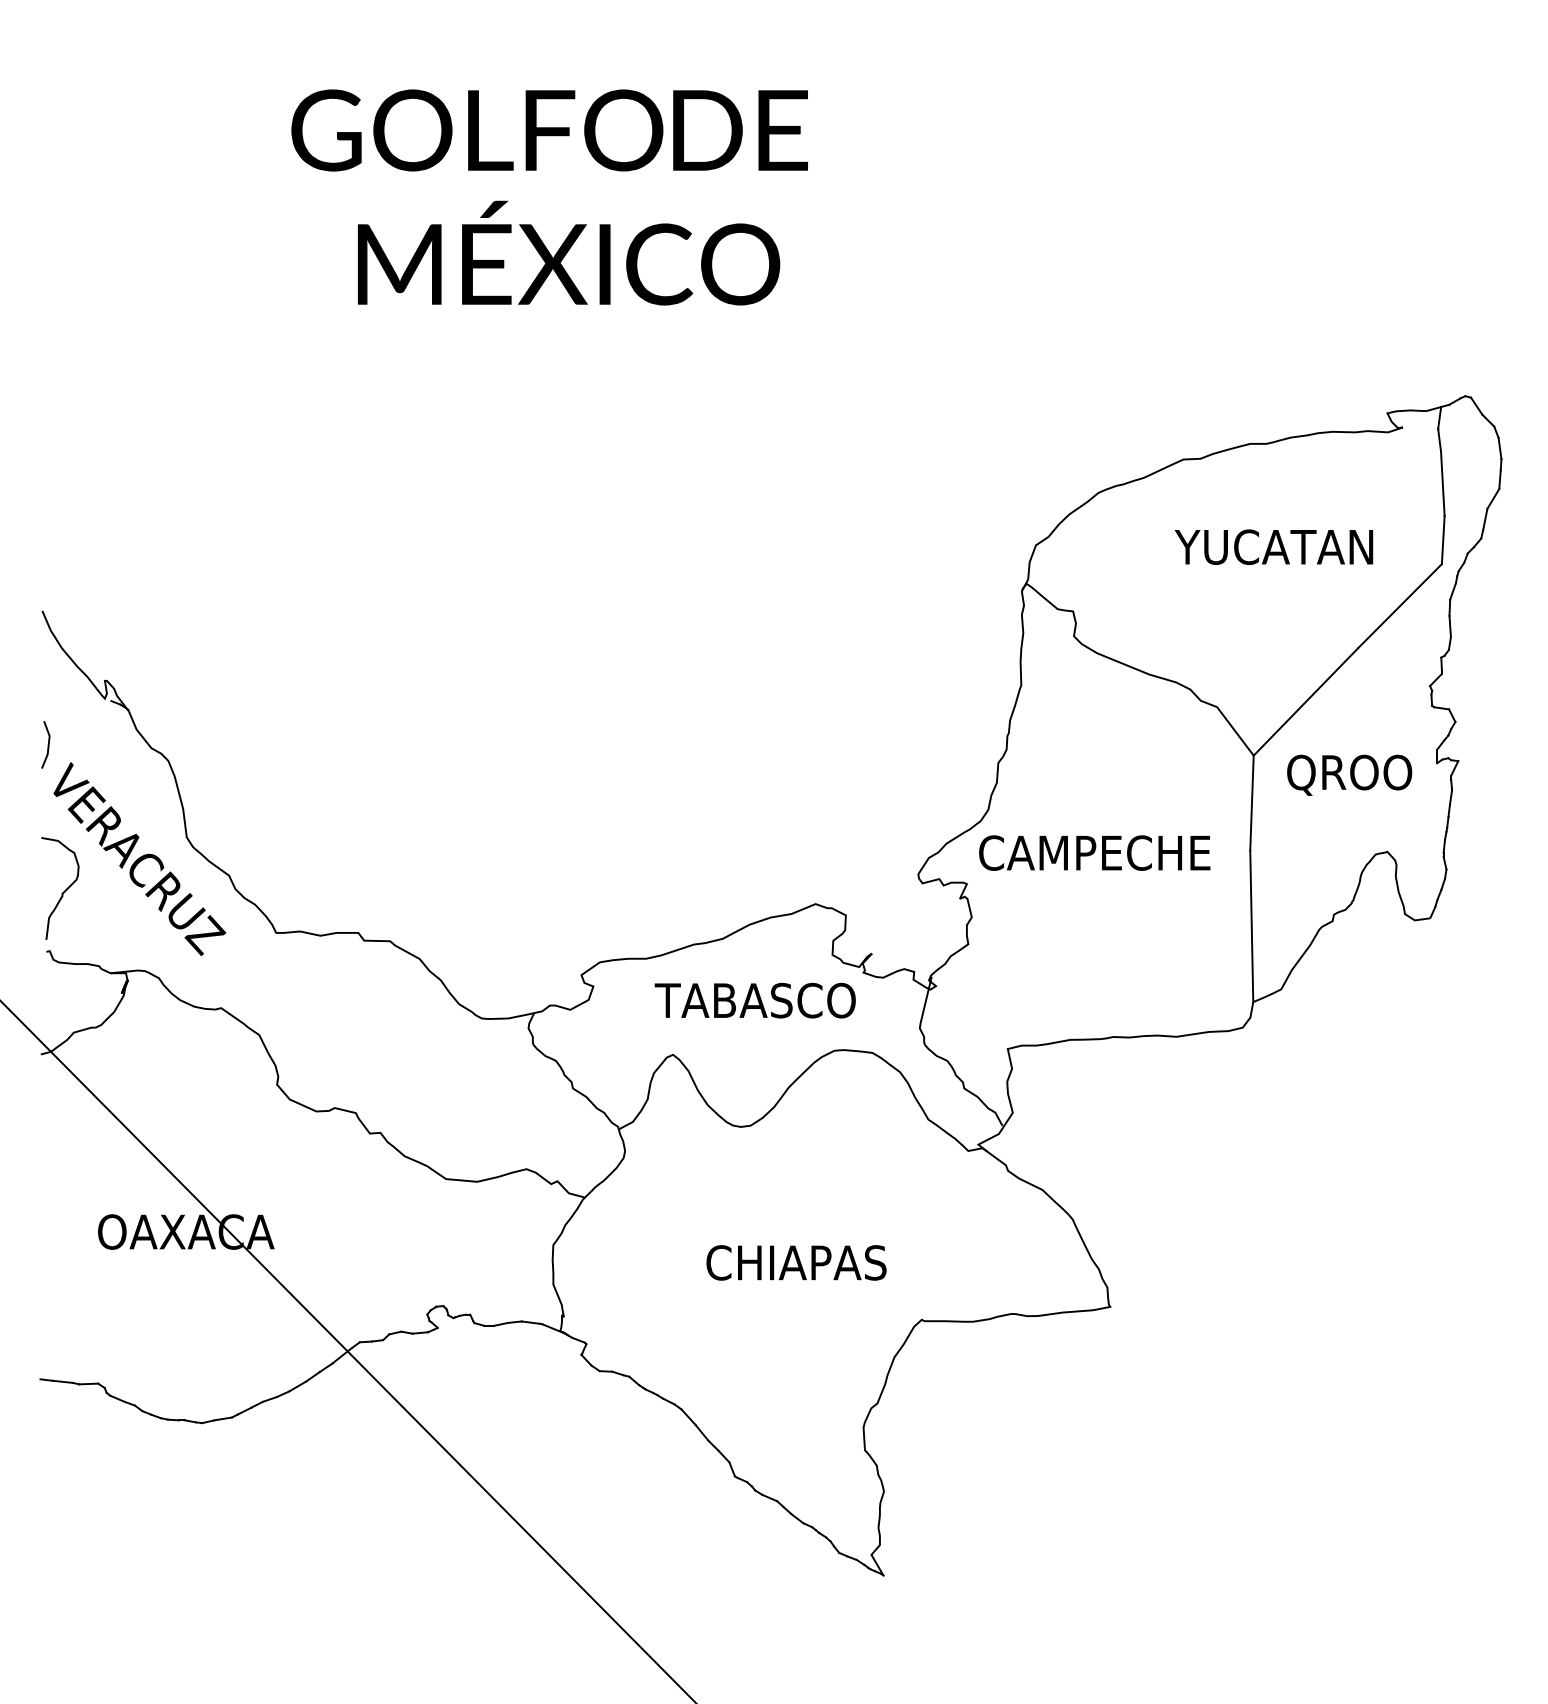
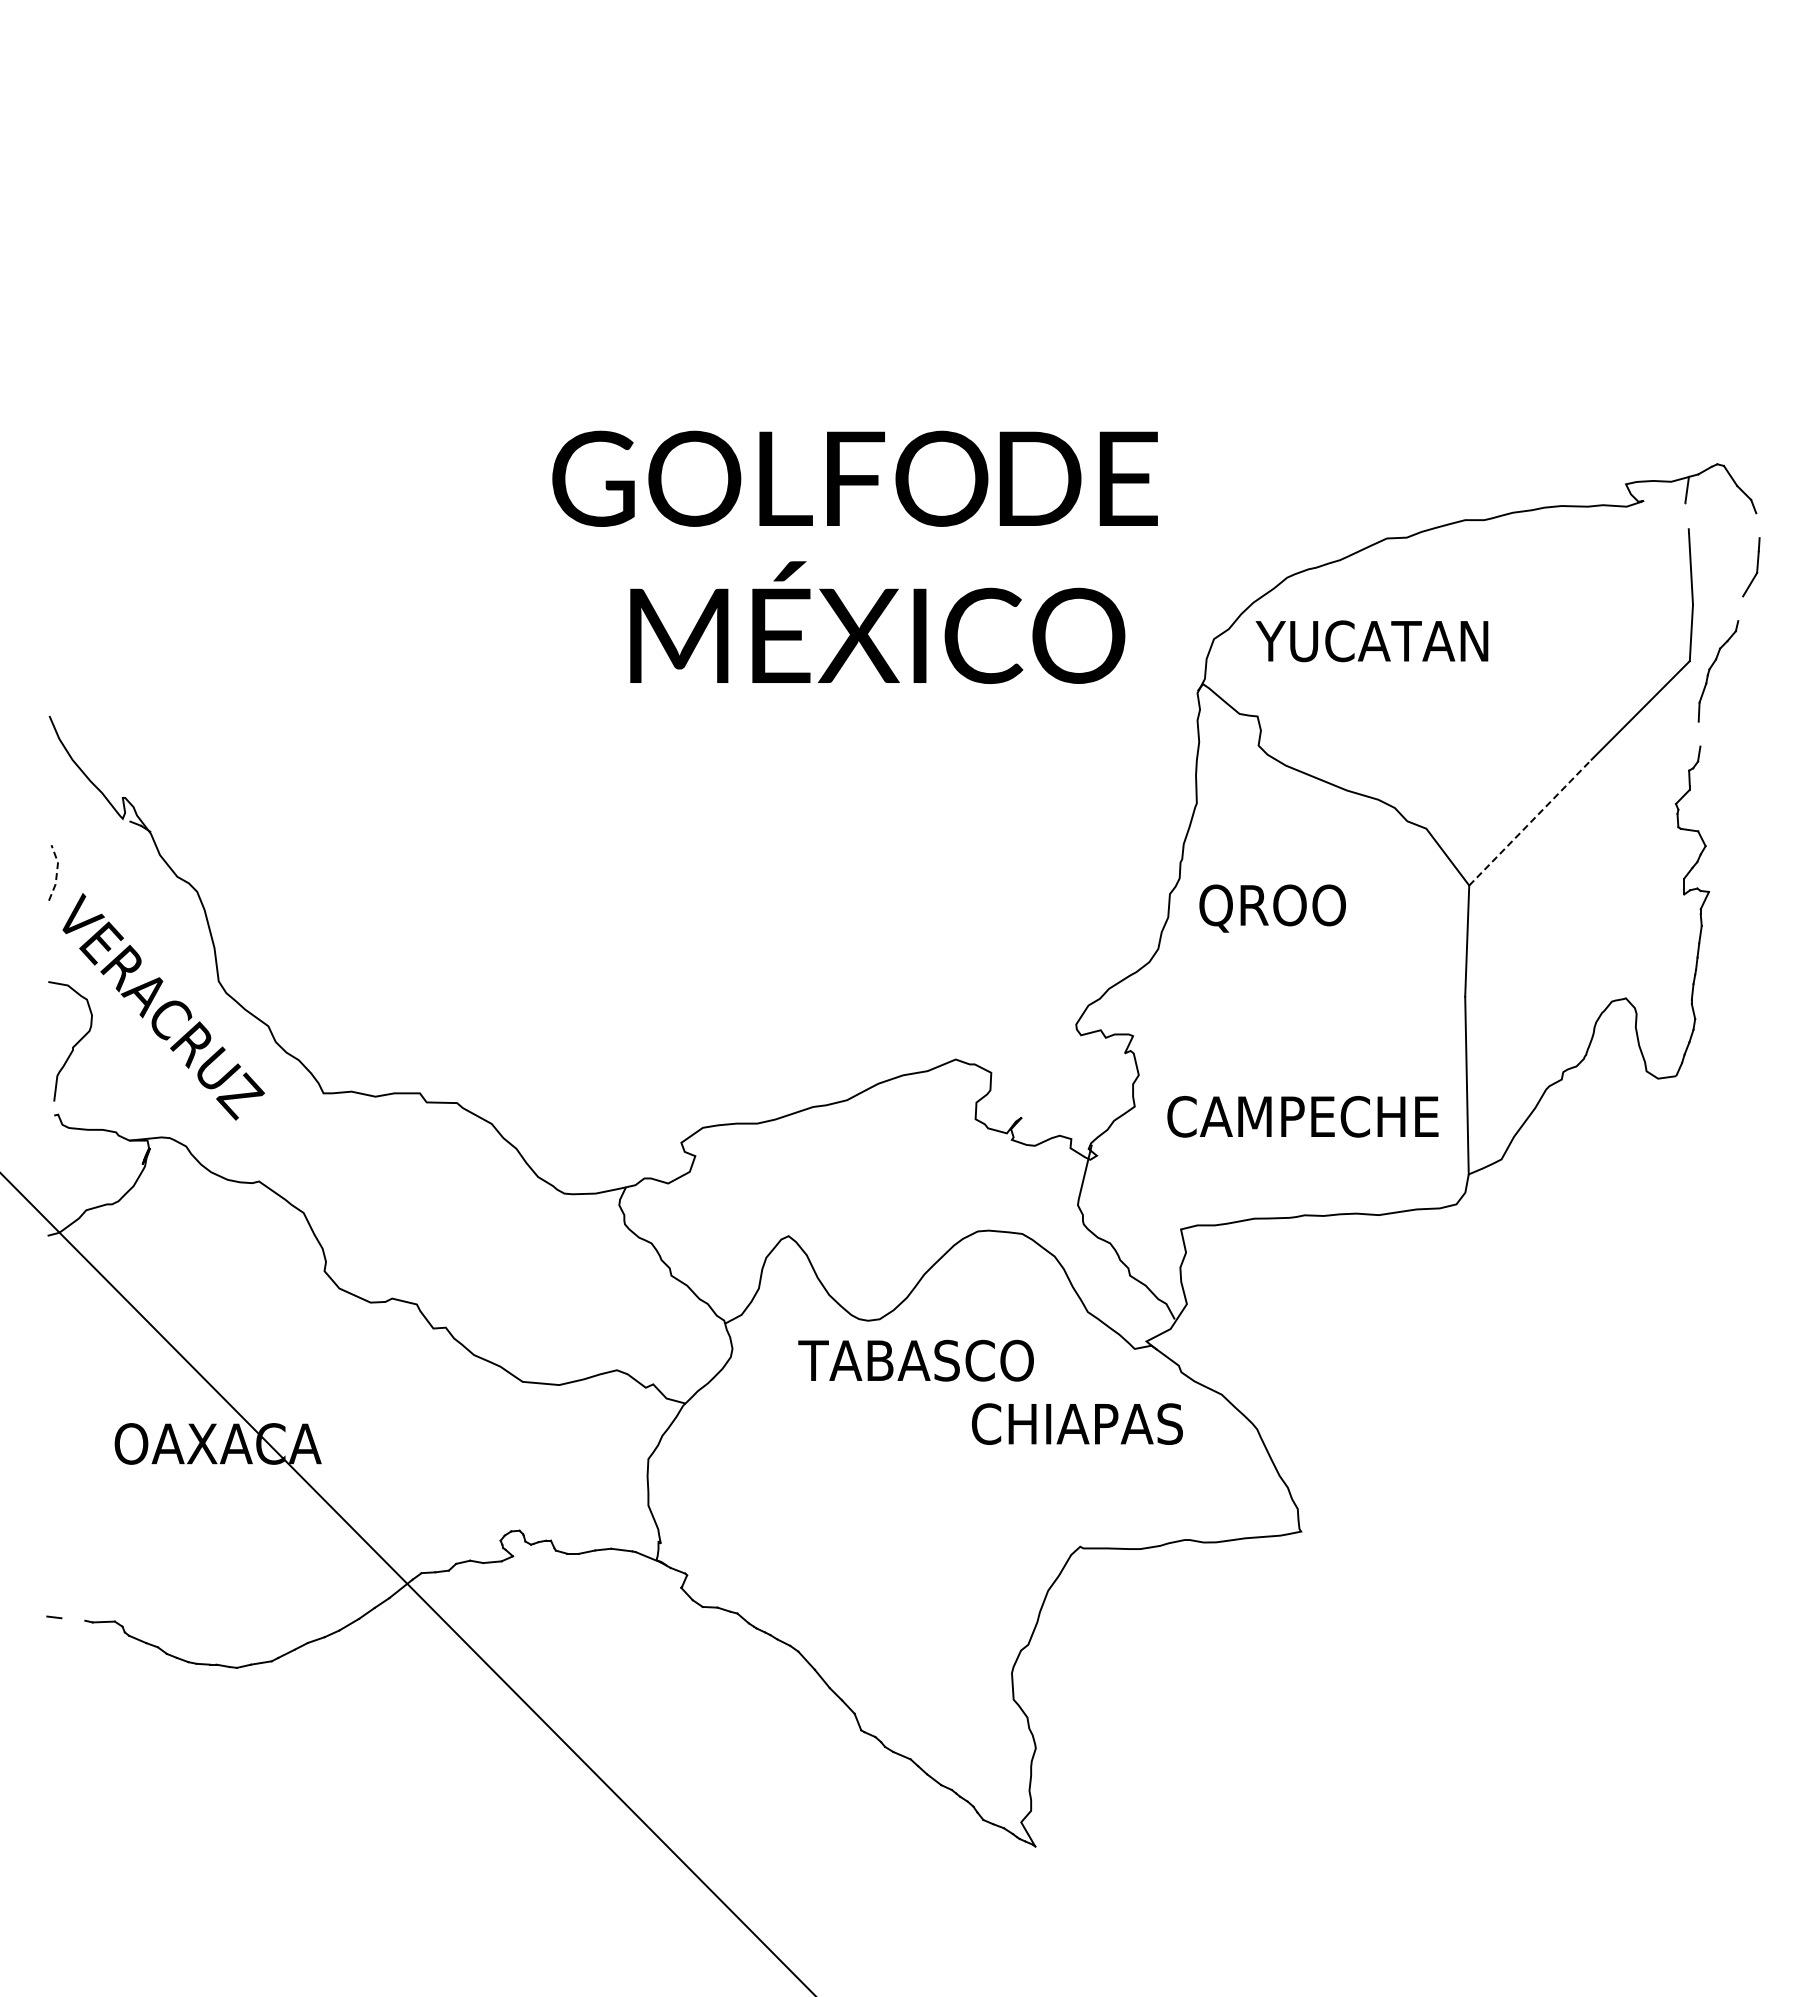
text: (549, 196) -> (854, 556), moved
line: (1439, 439) -> (1686, 515), removed
line: (1499, 448) -> (1757, 525), removed
line: (1485, 519) -> (1740, 608), removed
text: (1273, 547) -> (1371, 641), moved
line: (1450, 625) -> (1699, 733), removed
line: (1305, 701) -> (1530, 822), solid -> dashed
line: (48, 744) -> (56, 872), solid -> dashed
text: (1349, 775) -> (1272, 908), moved
text: (1094, 852) -> (1302, 1116), moved
text: (754, 1000) -> (915, 1360), moved
text: (796, 1262) -> (1077, 1423), moved
line: (62, 1381) -> (73, 1619), removed

